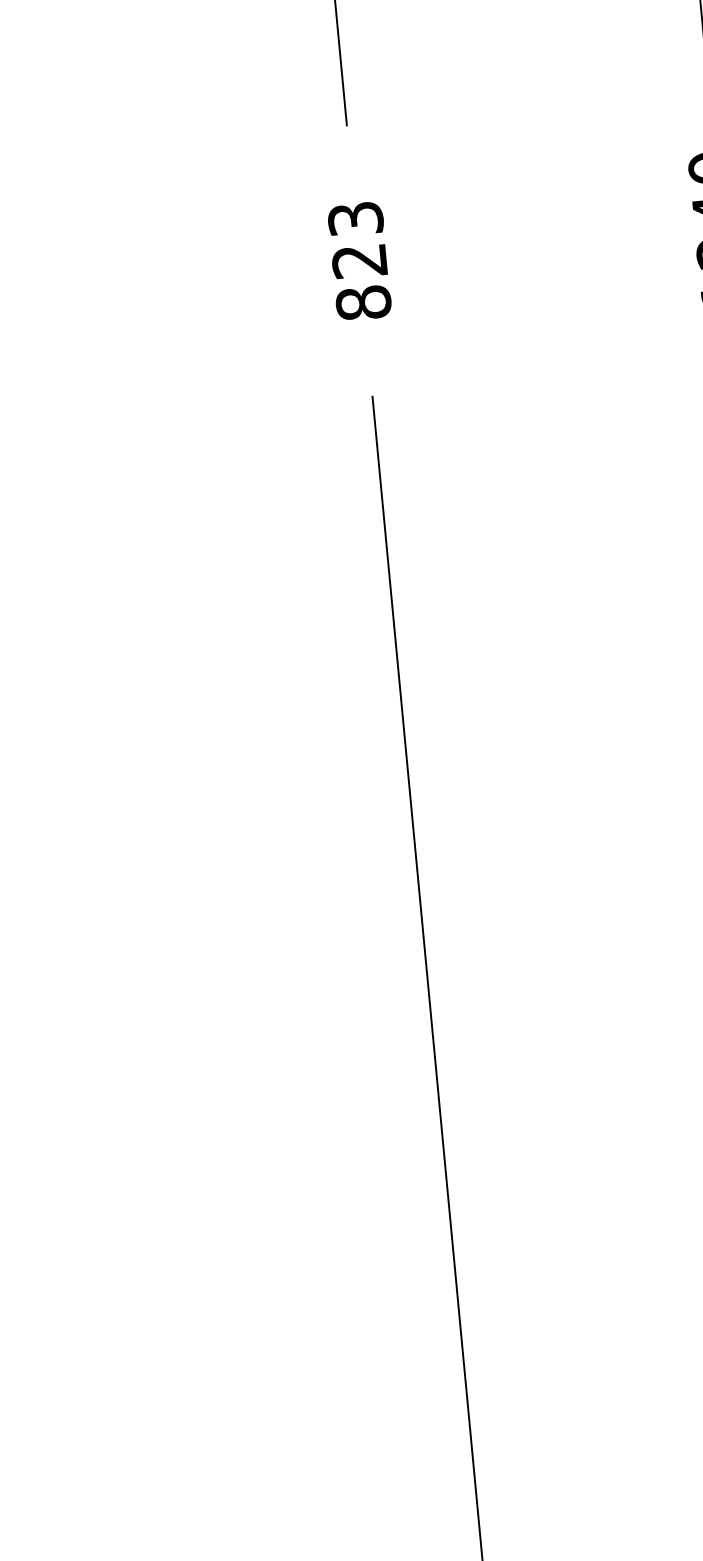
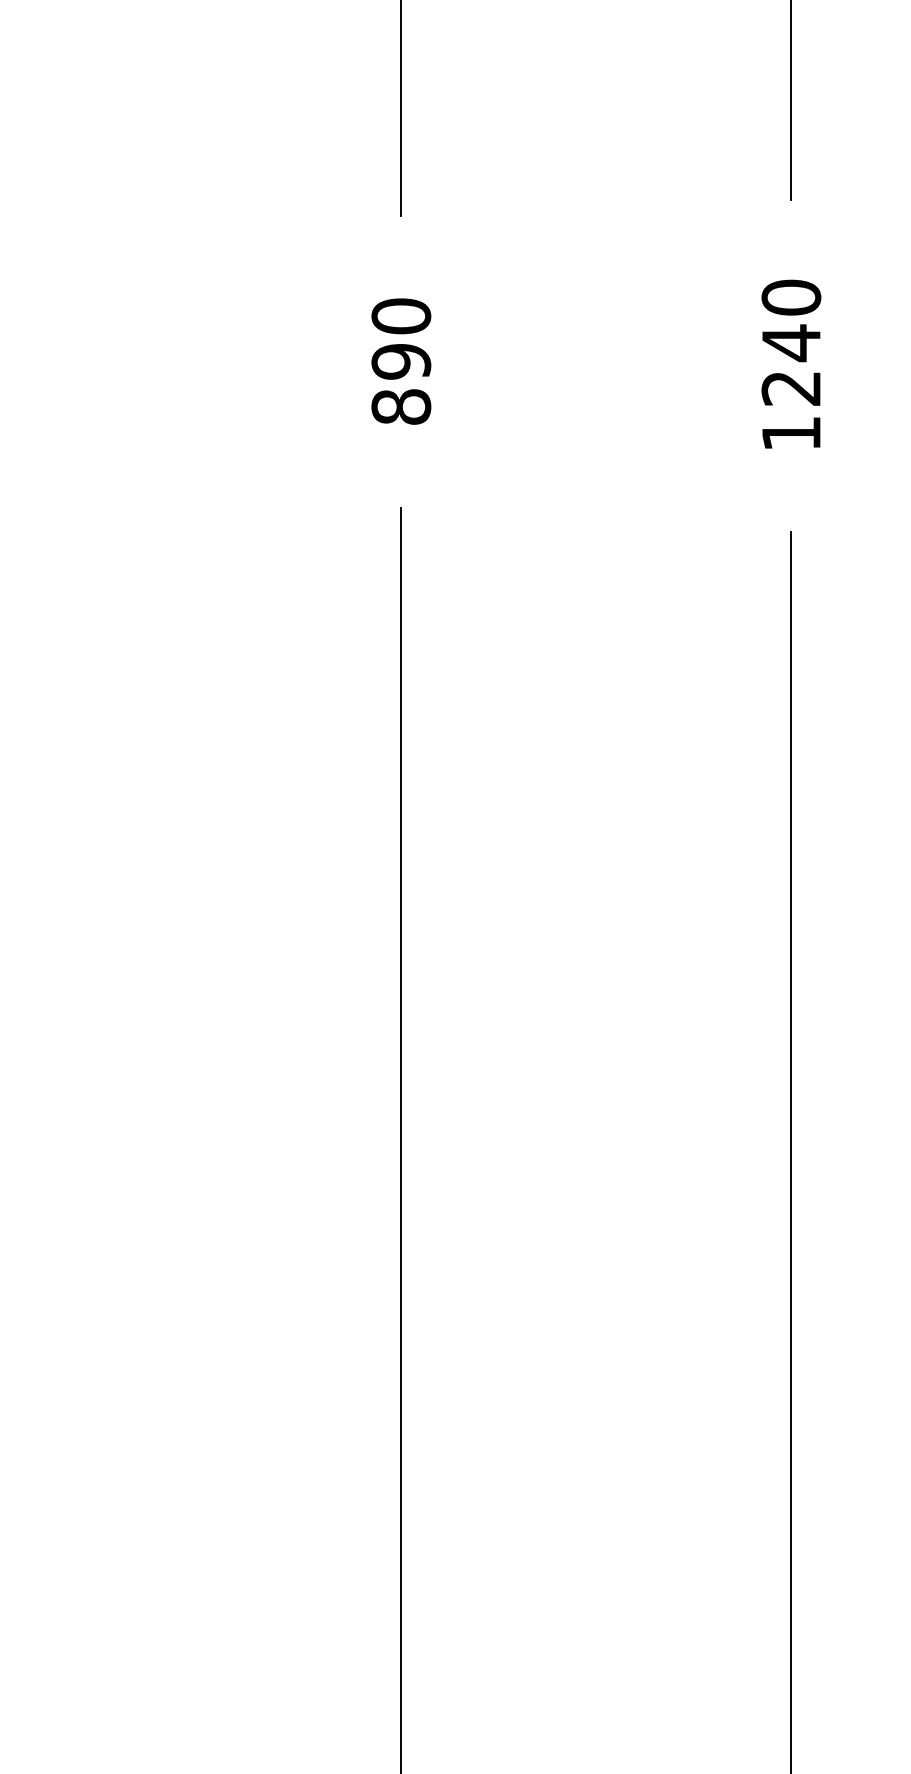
text: (357, 239) -> (401, 338), 823 -> 890

